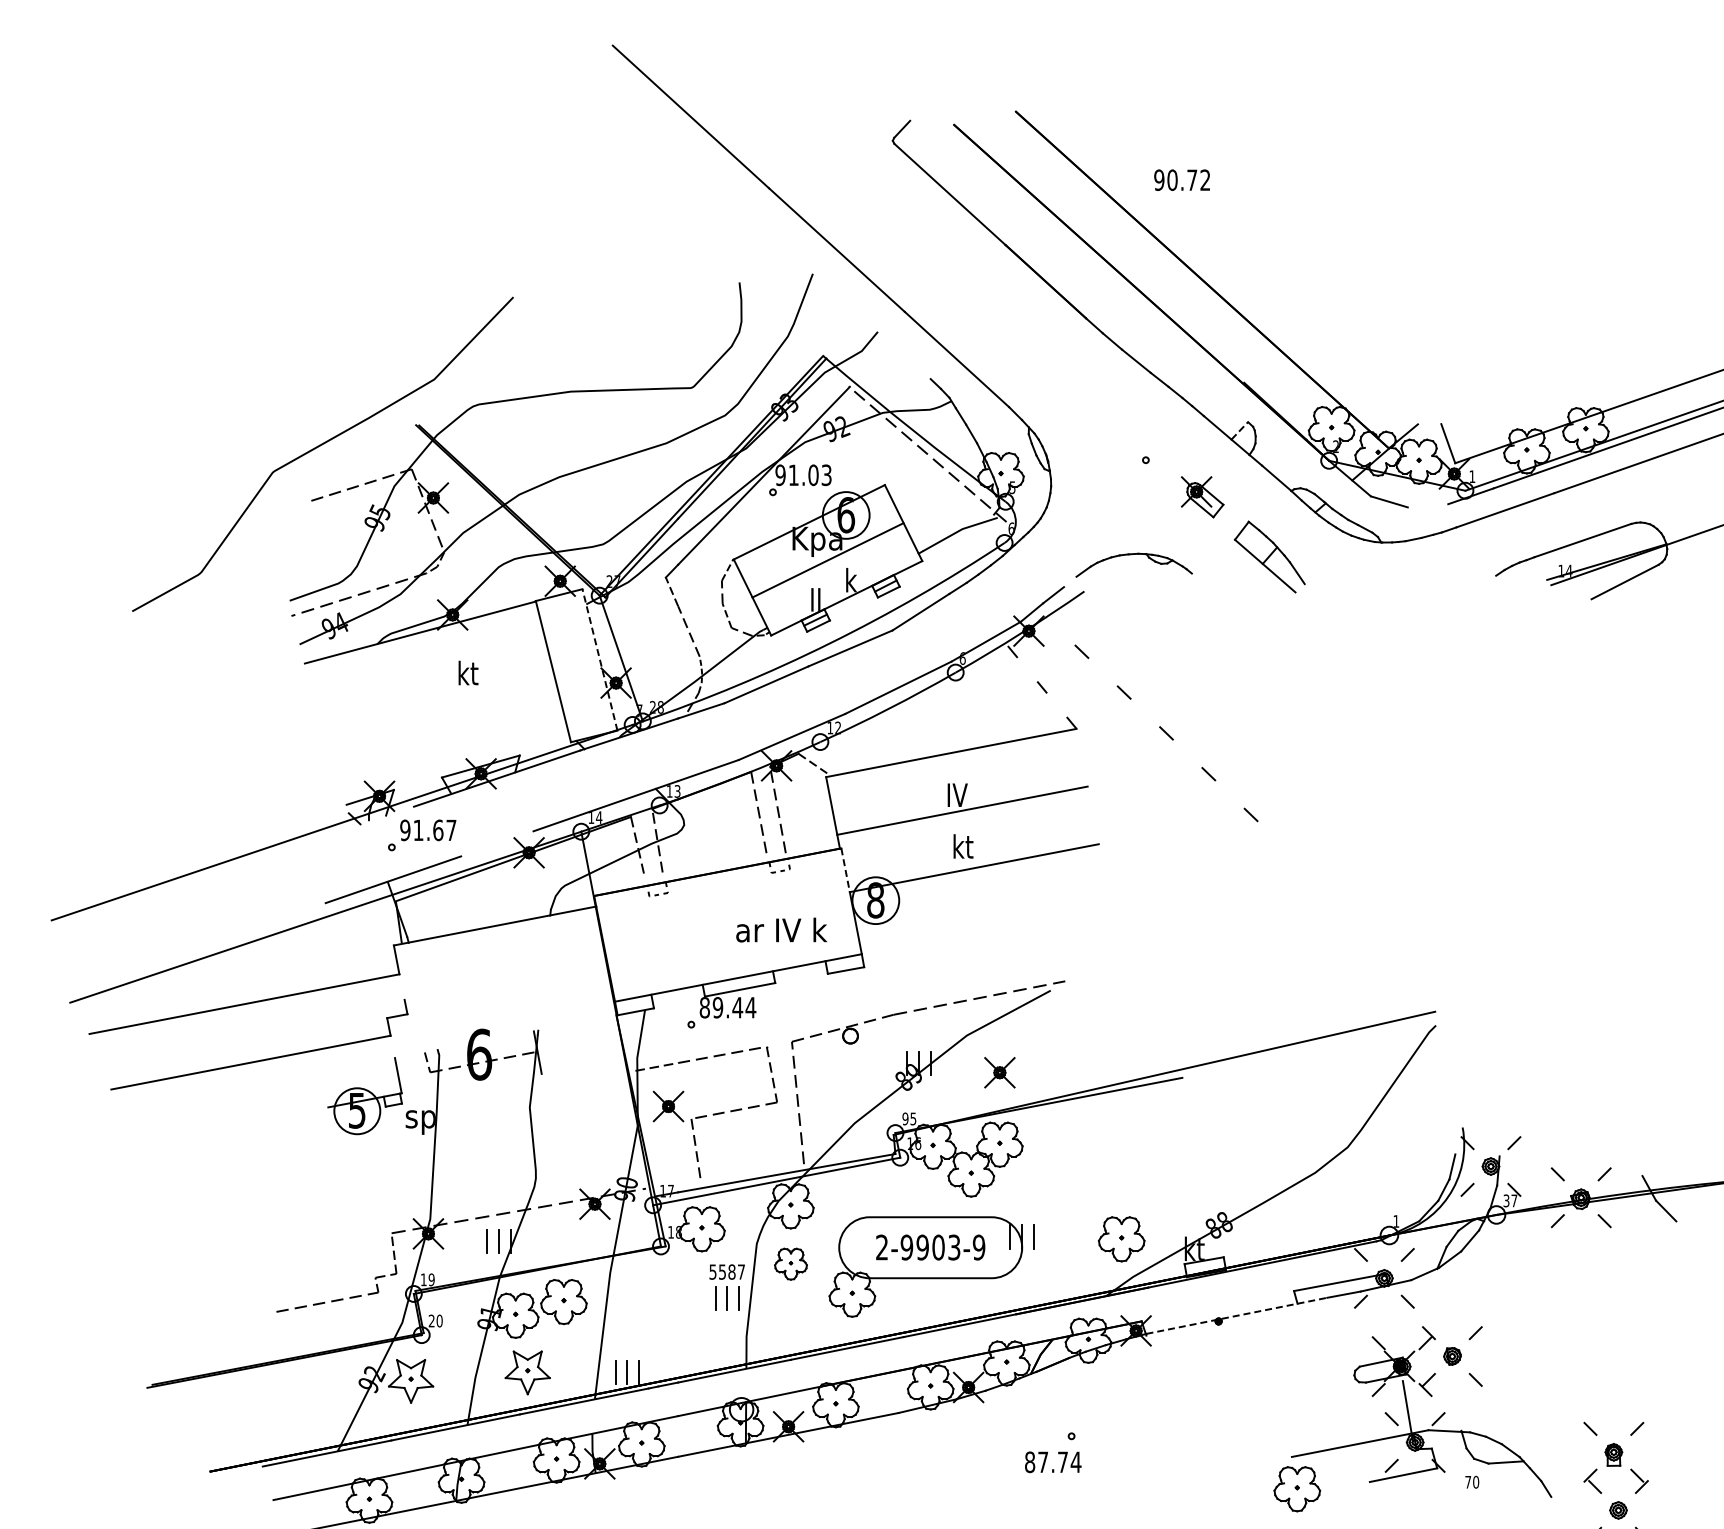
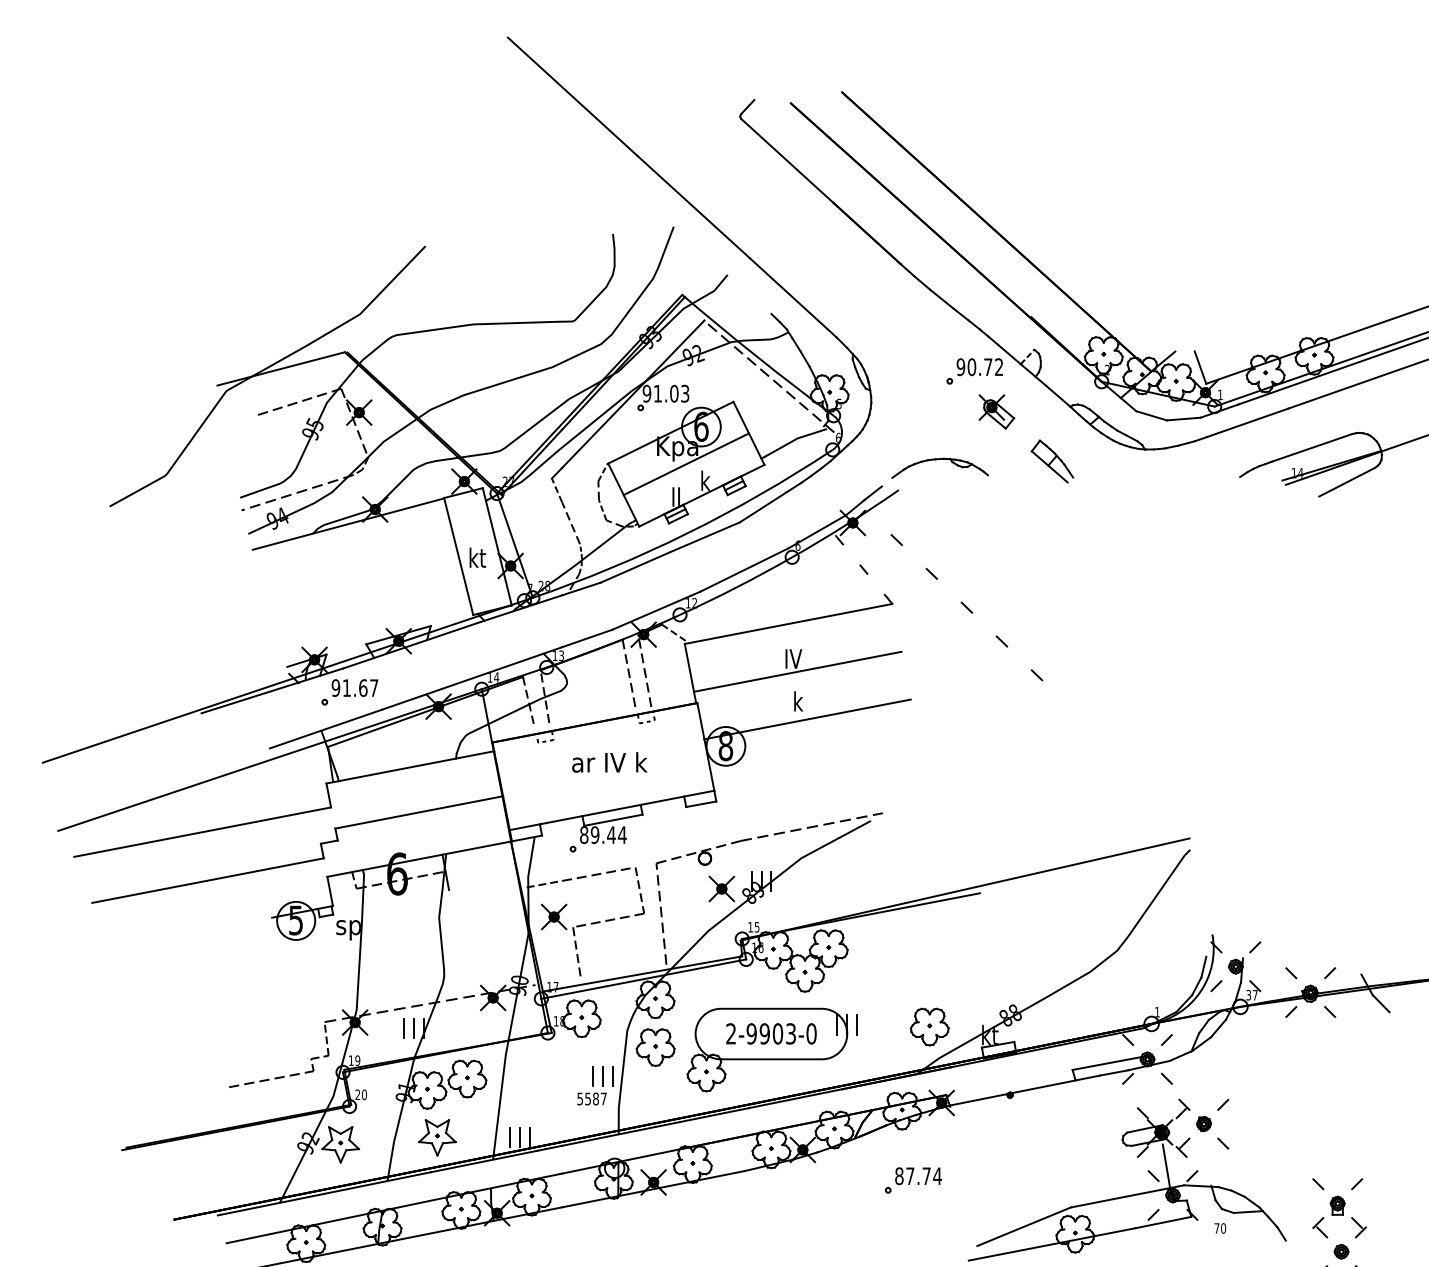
text: (1181, 179) -> (979, 366), moved
line: (339, 445) -> (281, 369), added
line: (1427, 505) -> (1183, 418), added
part: (1269, 556) -> (1052, 461), size x0.71
line: (599, 659) -> (496, 546), dashed -> solid
text: (468, 672) -> (477, 557), moved
line: (328, 833) -> (272, 690), added
line: (497, 843) -> (412, 698), added
text: (963, 846) -> (798, 701), kt -> k
line: (845, 870) -> (700, 721), dashed -> solid
text: (781, 929) -> (609, 761), moved
line: (505, 979) -> (418, 811), added
line: (505, 1036) -> (418, 858), added
part: (999, 1072) -> (721, 888), moved
text: (905, 1118) -> (750, 926), 95 -> 15
text: (978, 1247) -> (811, 1033), 2-9903-9 -> 2-9903-0
part: (790, 1264) -> (655, 1047), size x1.43
text: (726, 1271) -> (591, 1098), moved
line: (1237, 1315) -> (1025, 1090), dashed -> solid
text: (1053, 1462) -> (918, 1176), moved
line: (1235, 1479) -> (1024, 1226), added
line: (1268, 1501) -> (1051, 1244), added

